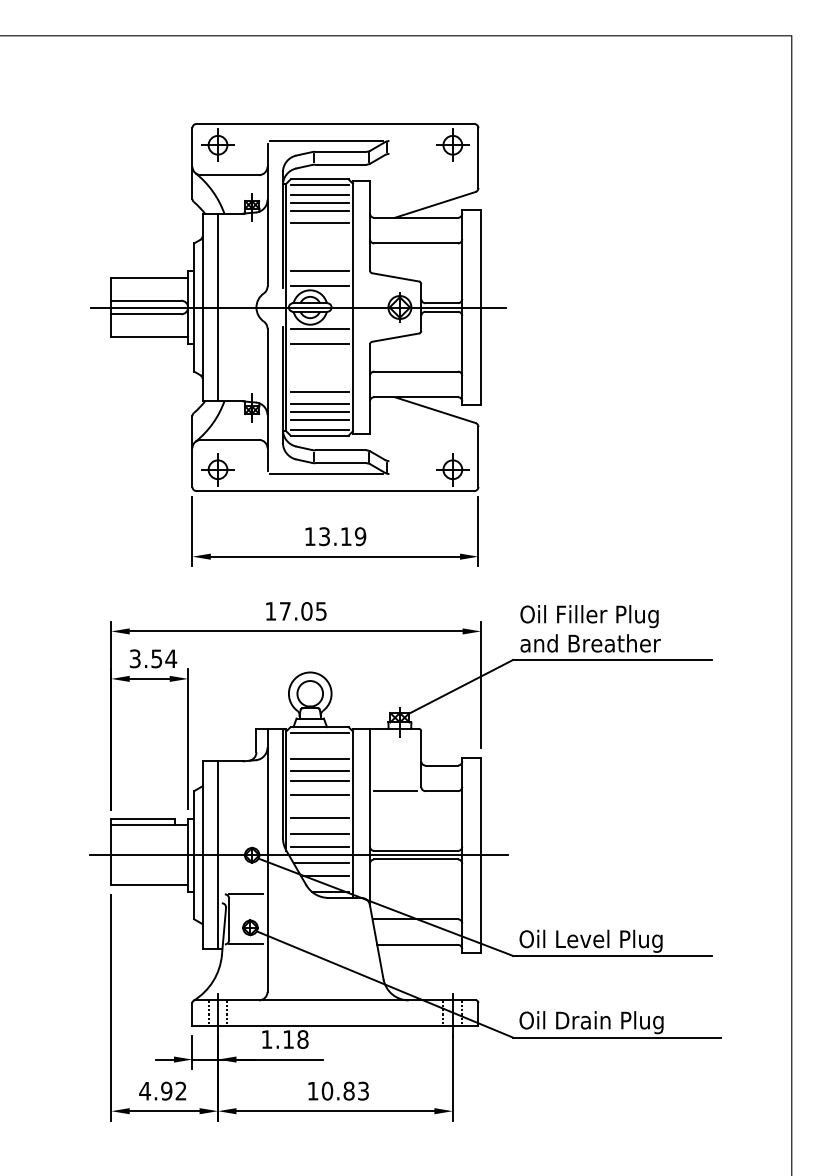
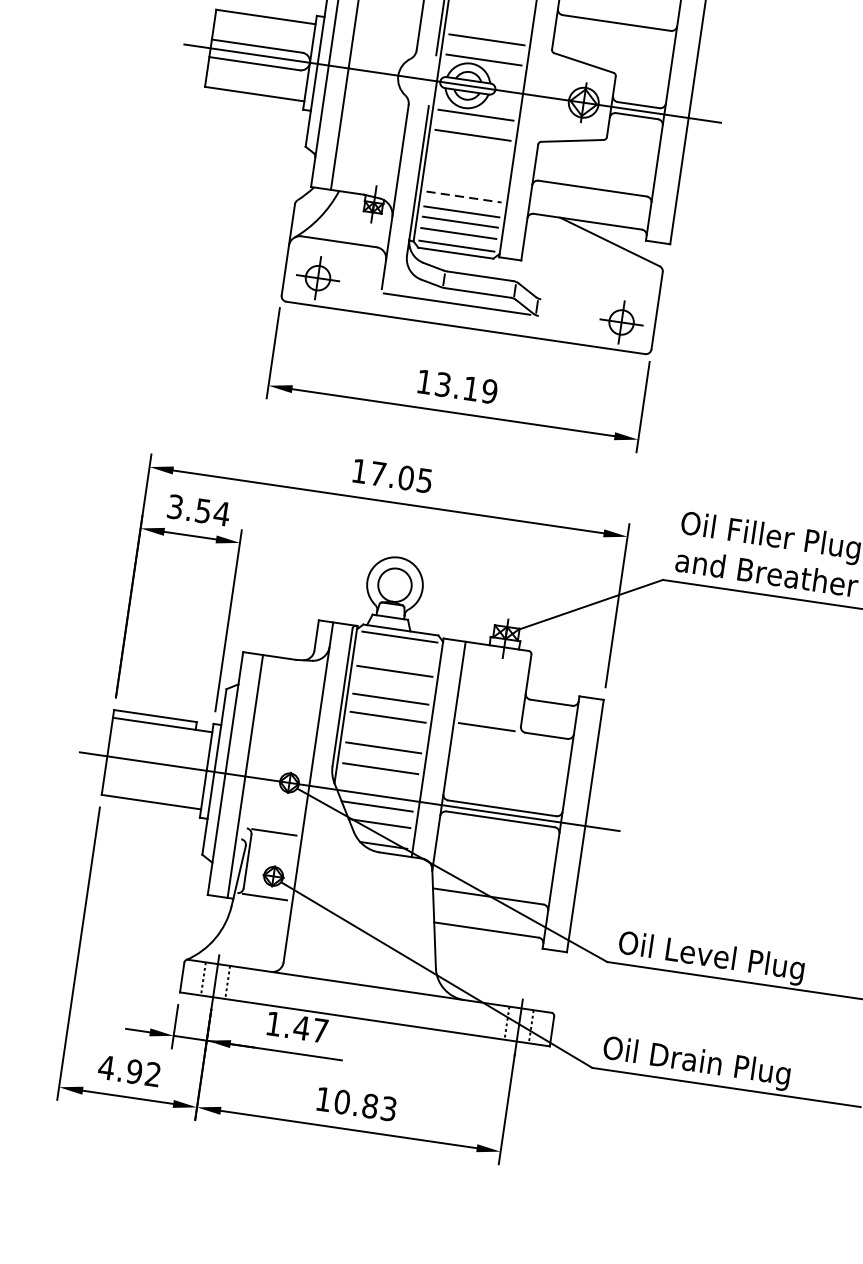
line: (320, 392) -> (465, 197), solid -> dashed
line: (319, 770) -> (392, 686), removed
line: (319, 847) -> (377, 785), removed
text: (295, 1039) -> (310, 1029), 1.18 -> 1.47

